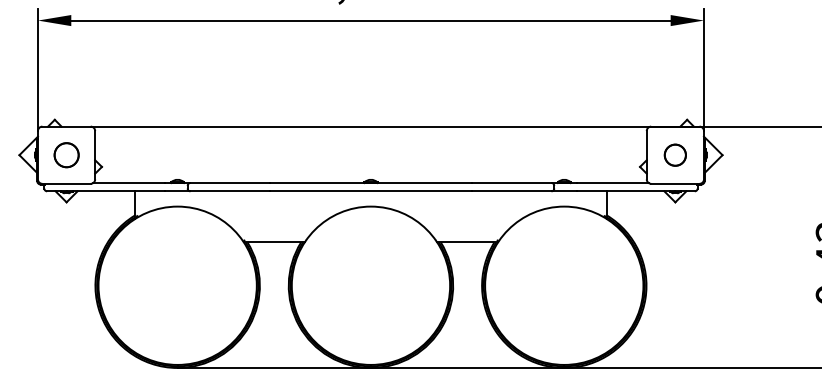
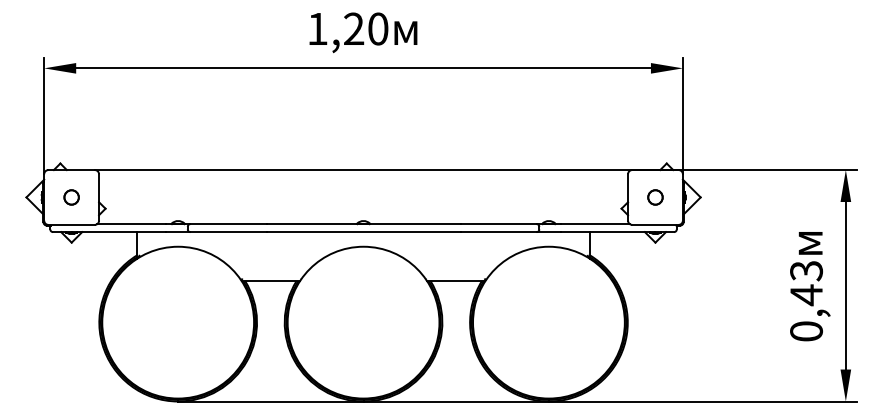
circle: (66, 155) -> (71, 197), size x0.62
circle: (675, 155) -> (655, 197), size x0.71

